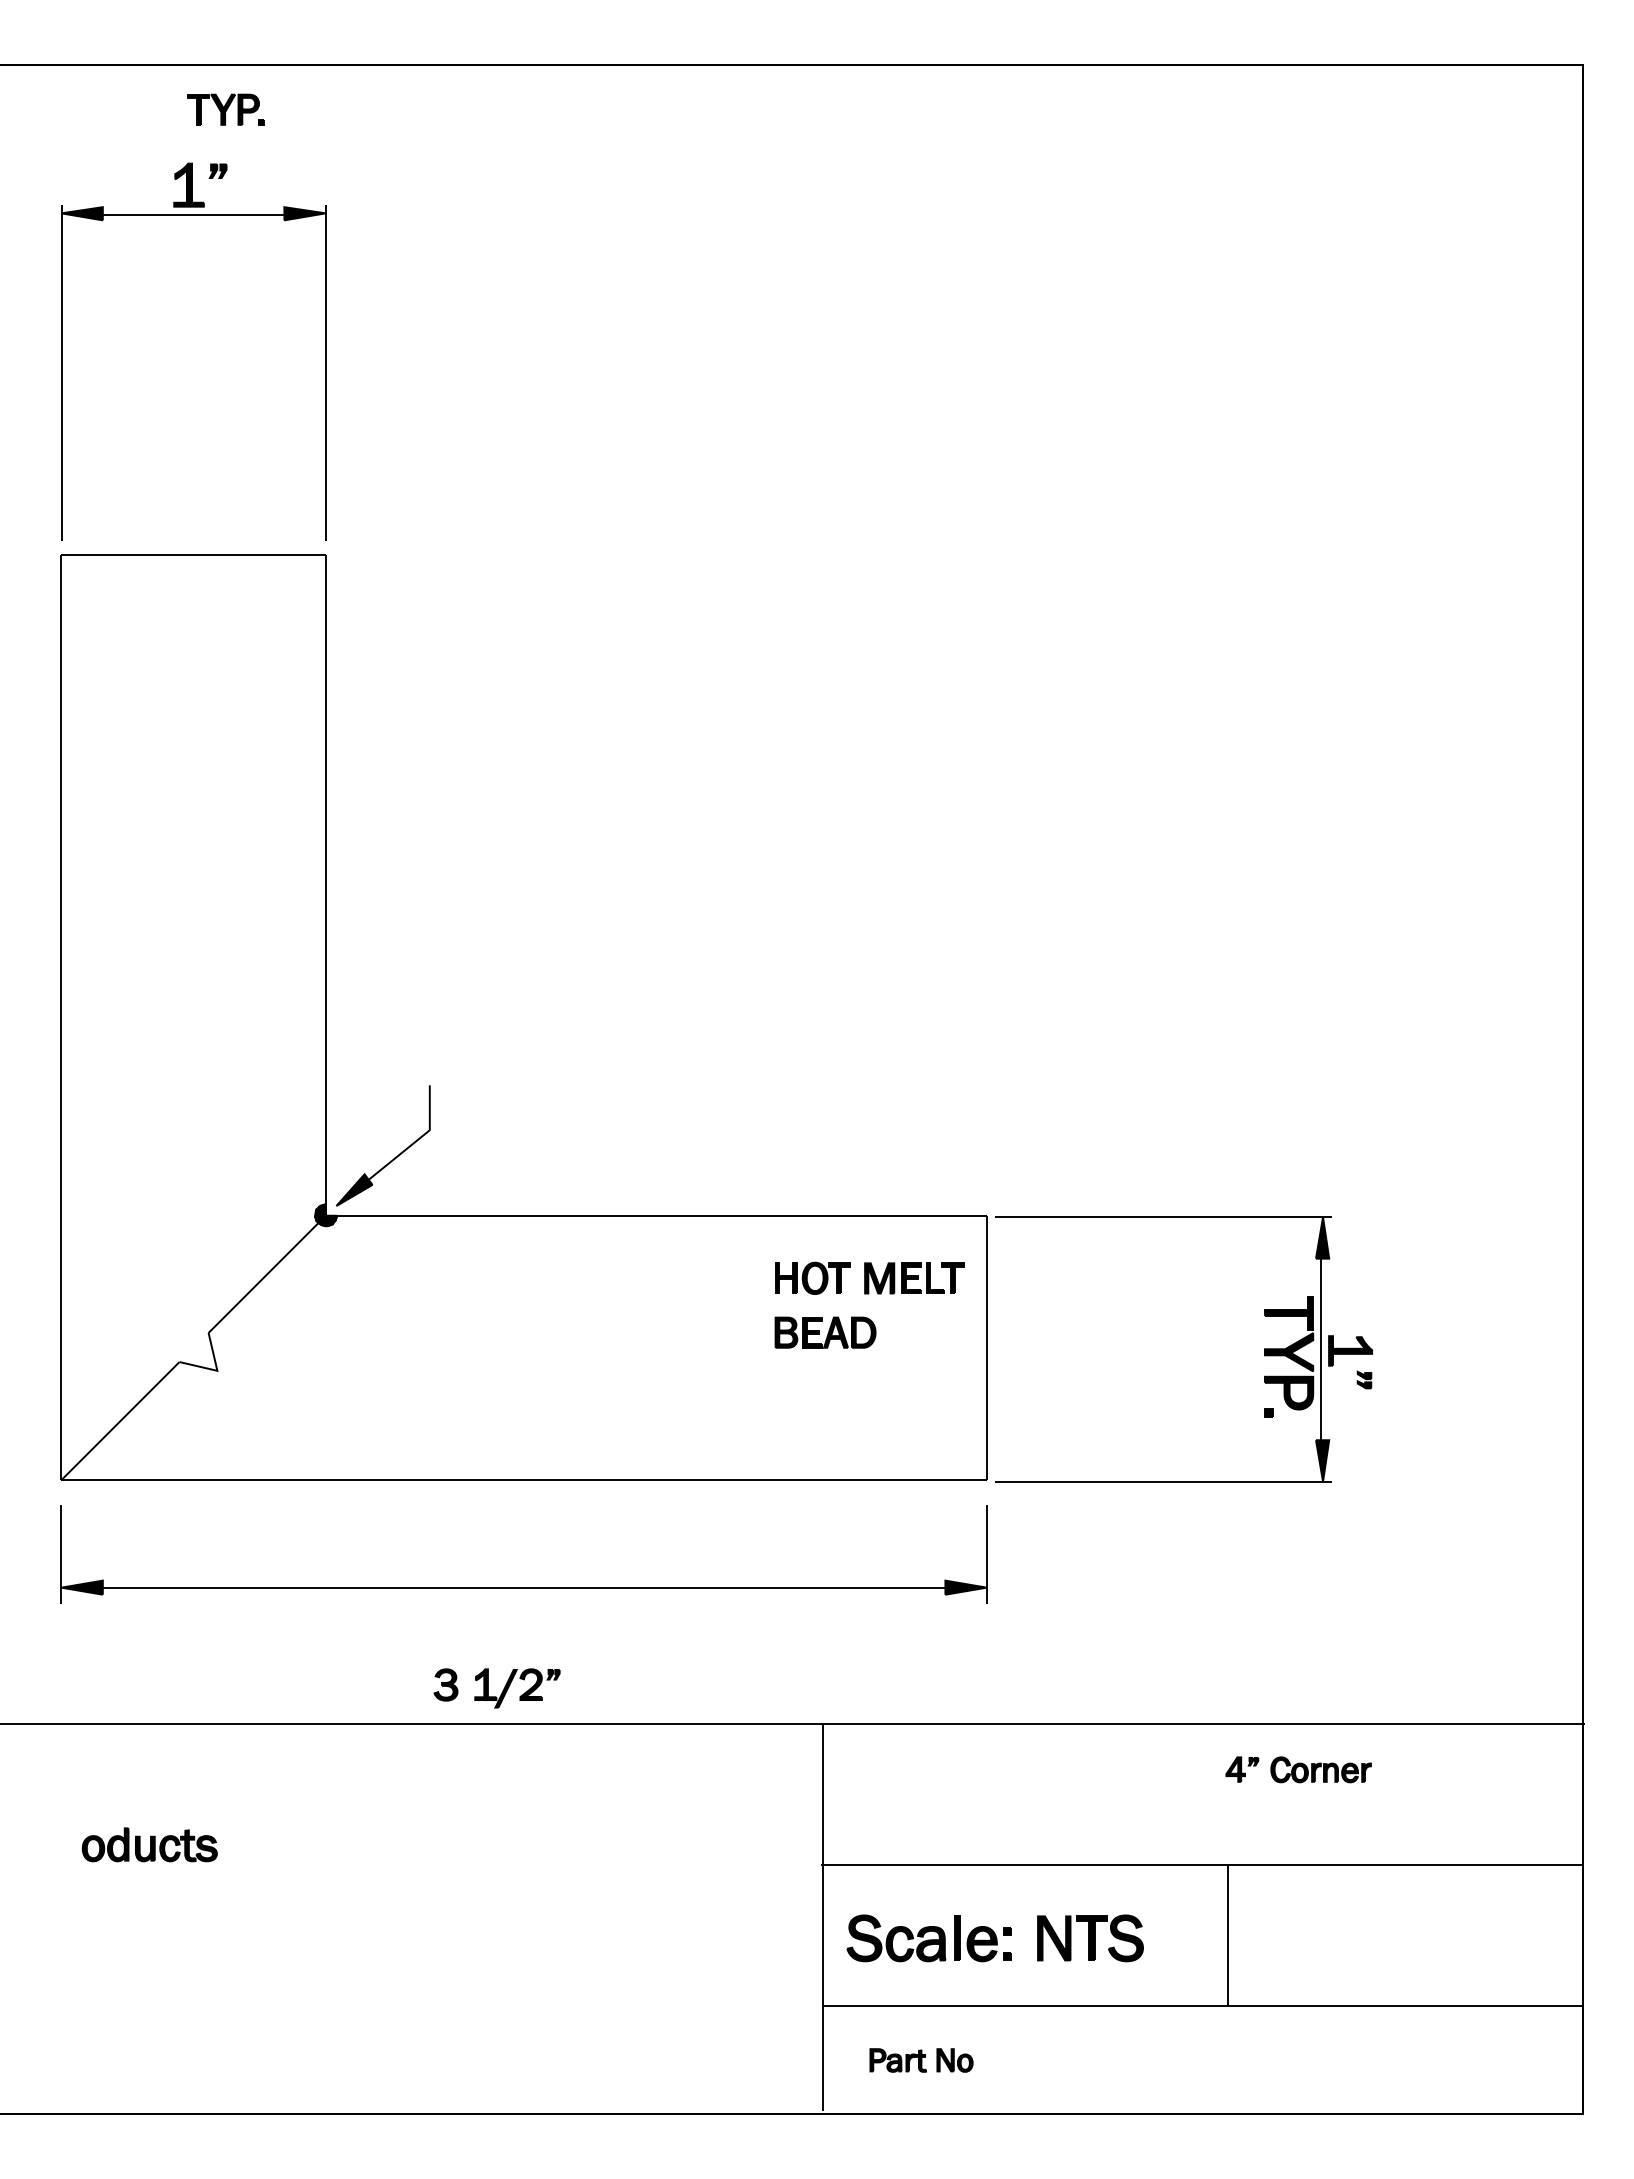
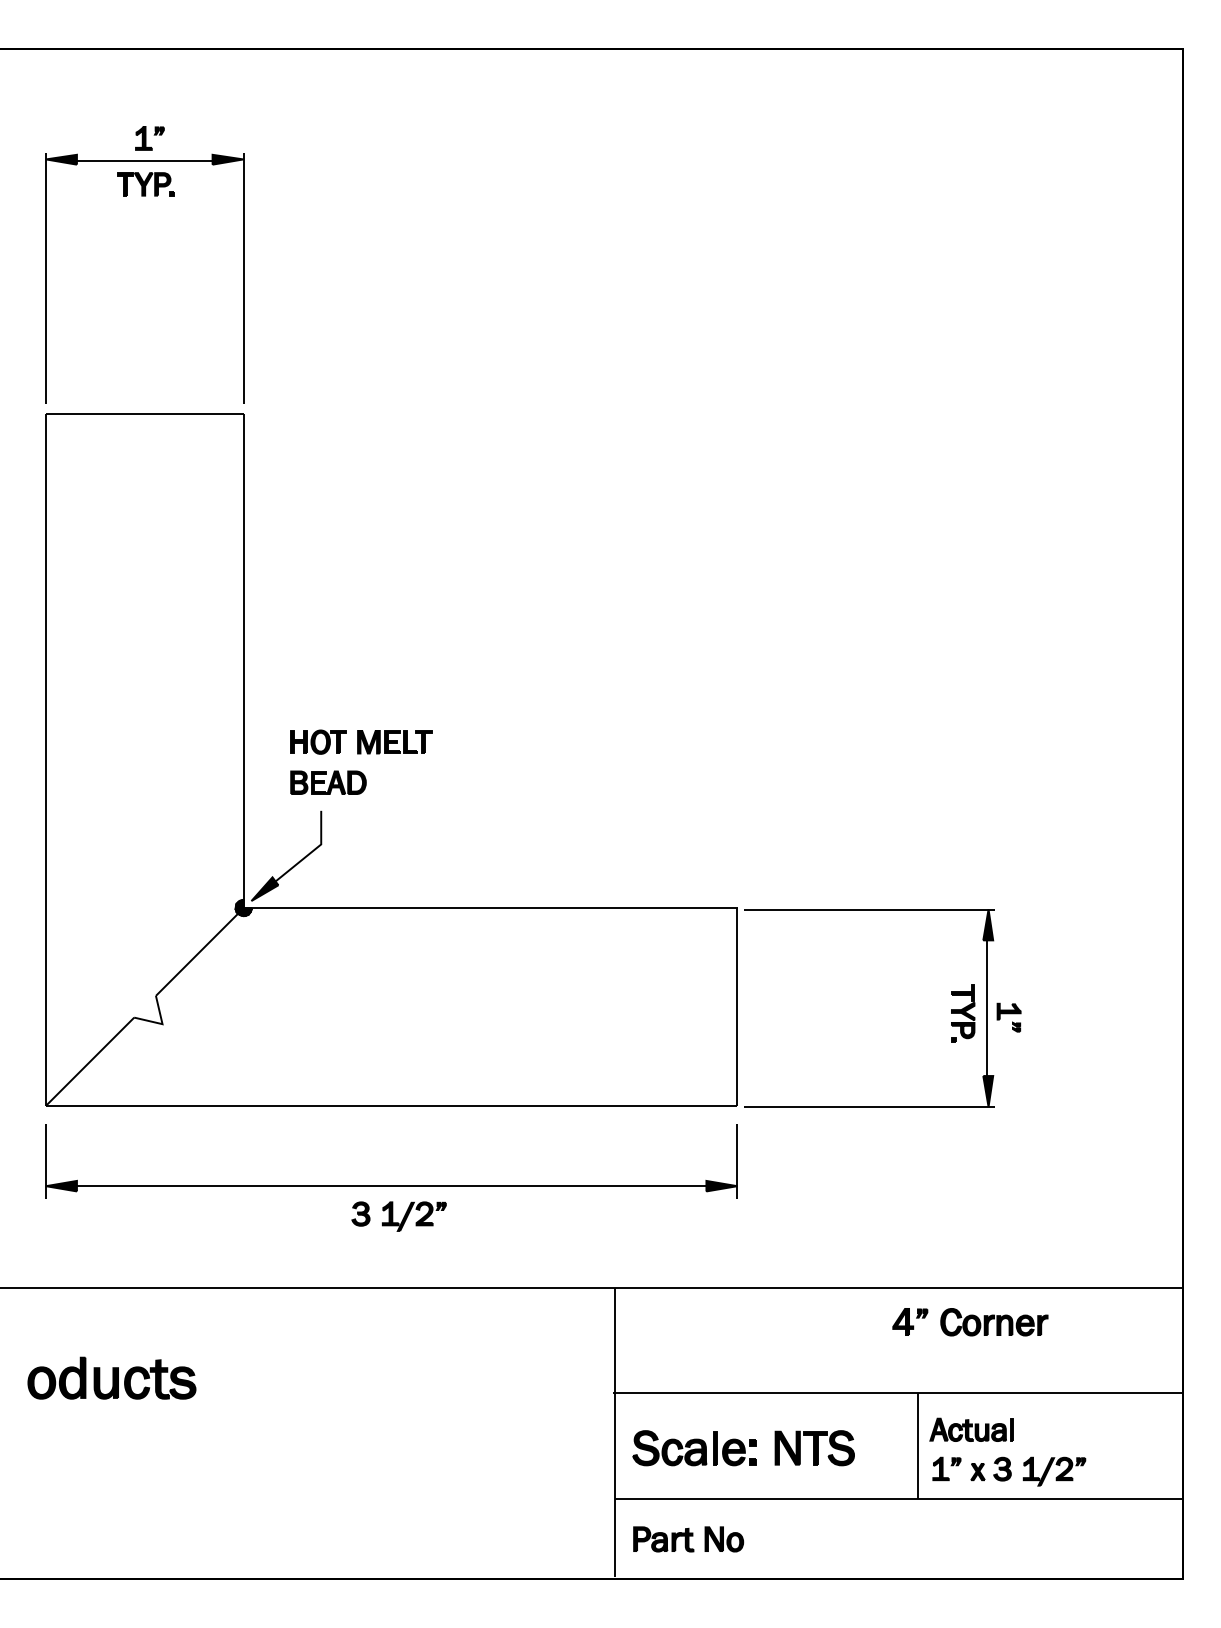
part: (225, 109) -> (145, 184), moved
part: (200, 185) -> (149, 138), size x0.71
part: (868, 1294) -> (360, 754), moved
part: (1288, 1356) -> (962, 1013), size x0.62
part: (1350, 1361) -> (1009, 1017), size x0.71
part: (502, 1690) -> (403, 1218), moved
part: (1298, 1769) -> (970, 1322), size x1.43
part: (149, 1844) -> (111, 1378), size x1.67
part: (1345, 1950) -> (1005, 1457), added
part: (921, 2060) -> (688, 1539), size x1.43

